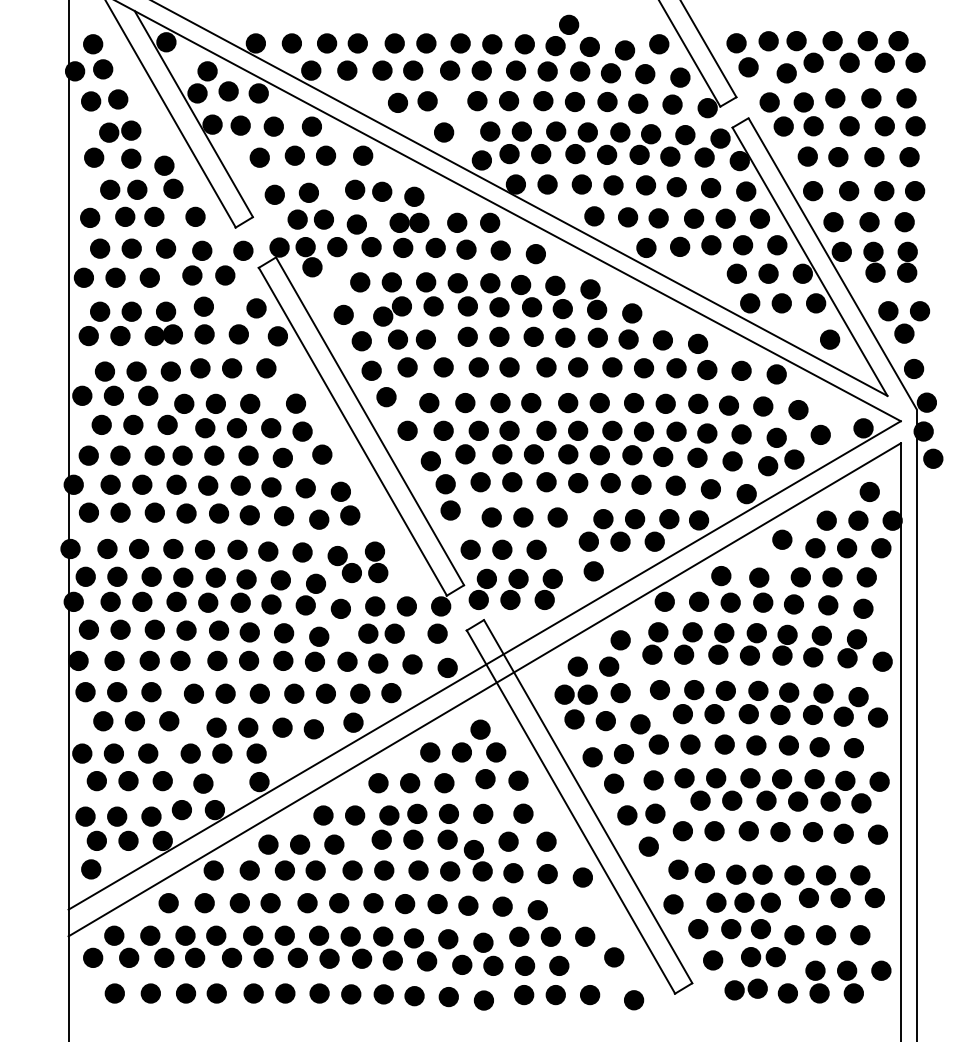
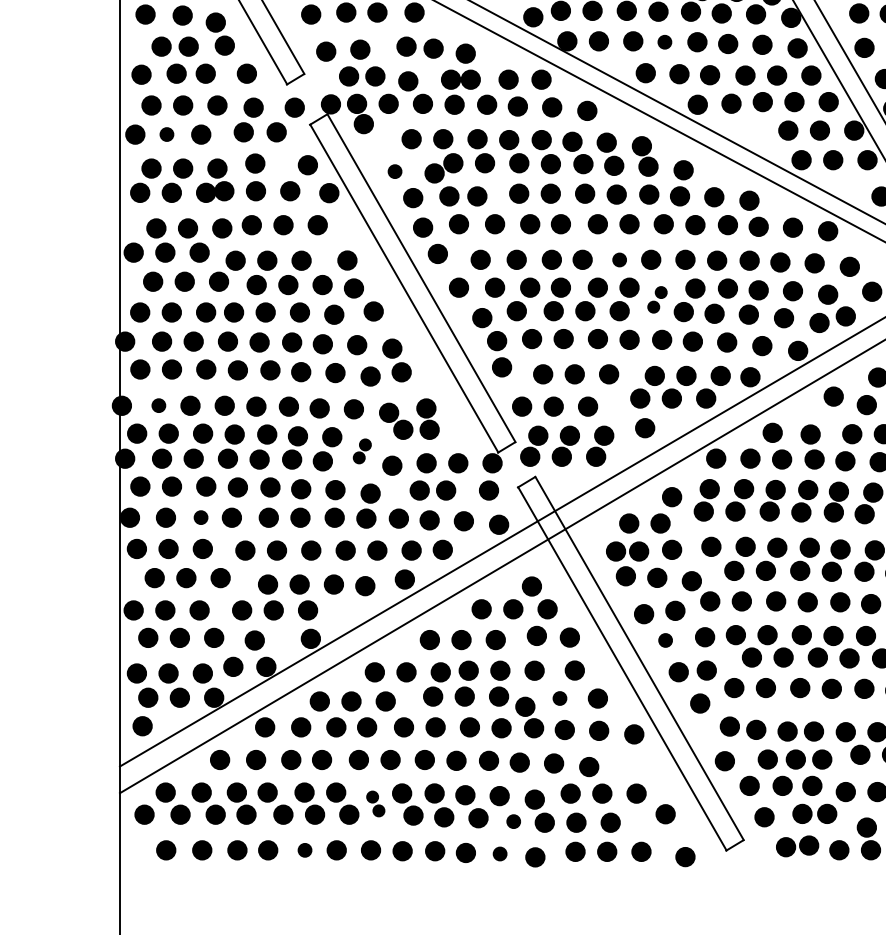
part: (613, 185) -> (664, 42), size x0.7
part: (115, 277) -> (166, 134), size x0.7
part: (343, 314) -> (394, 171), size x0.7
part: (568, 403) -> (619, 260), size x0.7
part: (605, 442) -> (656, 299), size x0.6
part: (107, 548) -> (158, 405), size x0.7
part: (310, 594) -> (361, 451), size x0.6
part: (149, 660) -> (200, 517), size x0.7
part: (614, 783) -> (665, 640), size x0.7
part: (508, 841) -> (559, 698), size x0.7
part: (324, 946) -> (375, 803), size x0.6
part: (462, 964) -> (513, 821), size x0.7
part: (253, 993) -> (304, 850), size x0.7
part: (448, 997) -> (499, 854), size x0.7

